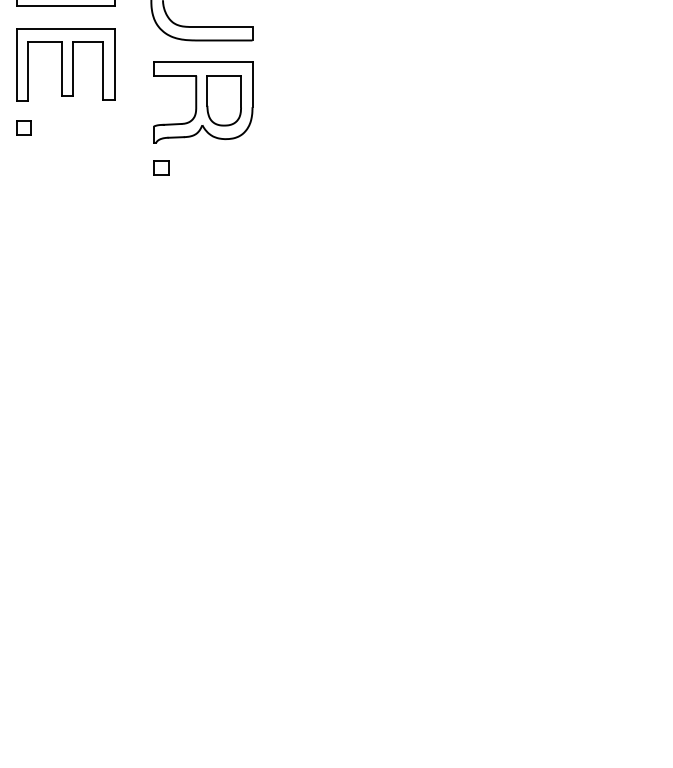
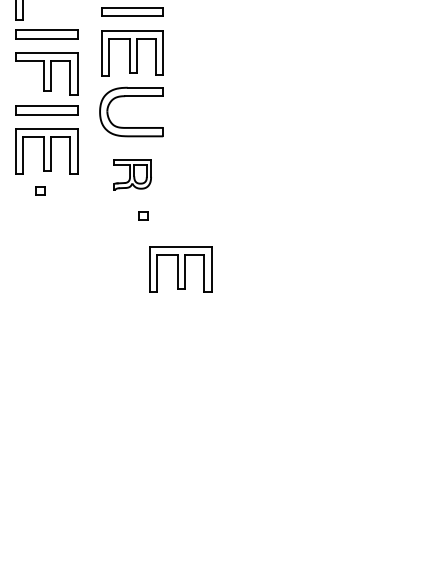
part: (203, 101) -> (132, 174), size x0.6
part: (23, 127) -> (40, 190), moved
part: (161, 167) -> (143, 215), moved
part: (280, 253) -> (180, 269), added

